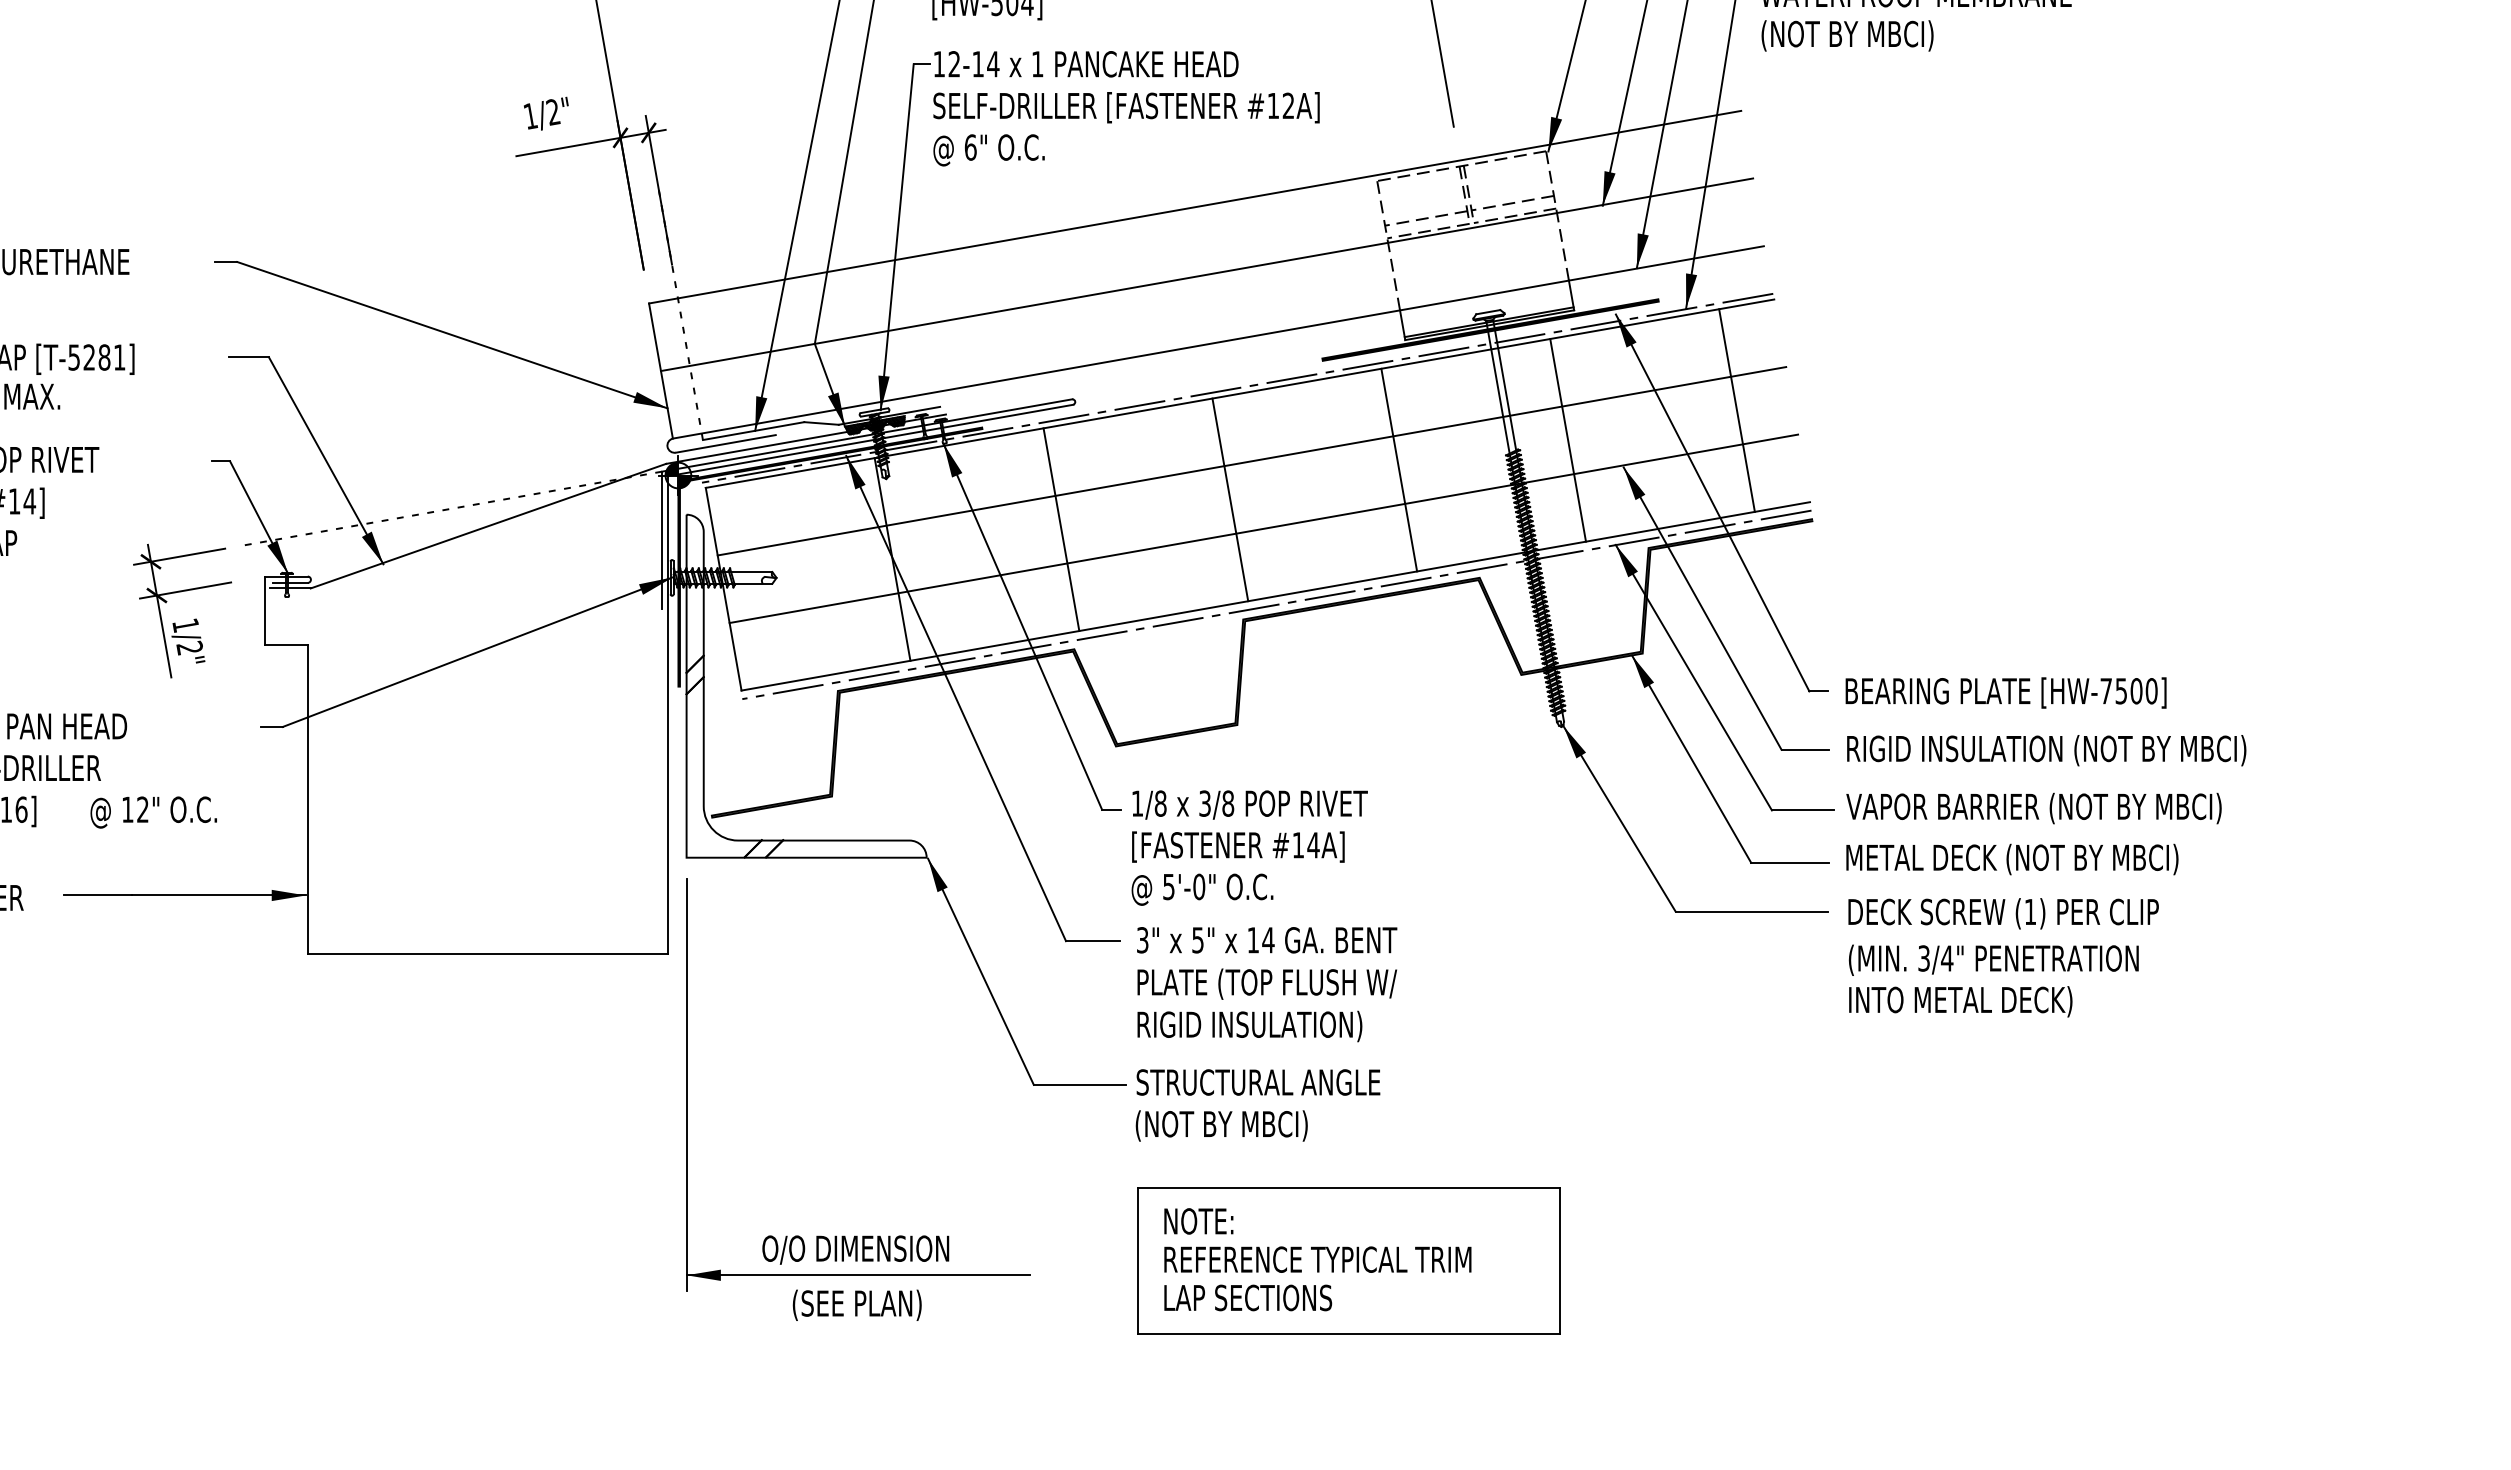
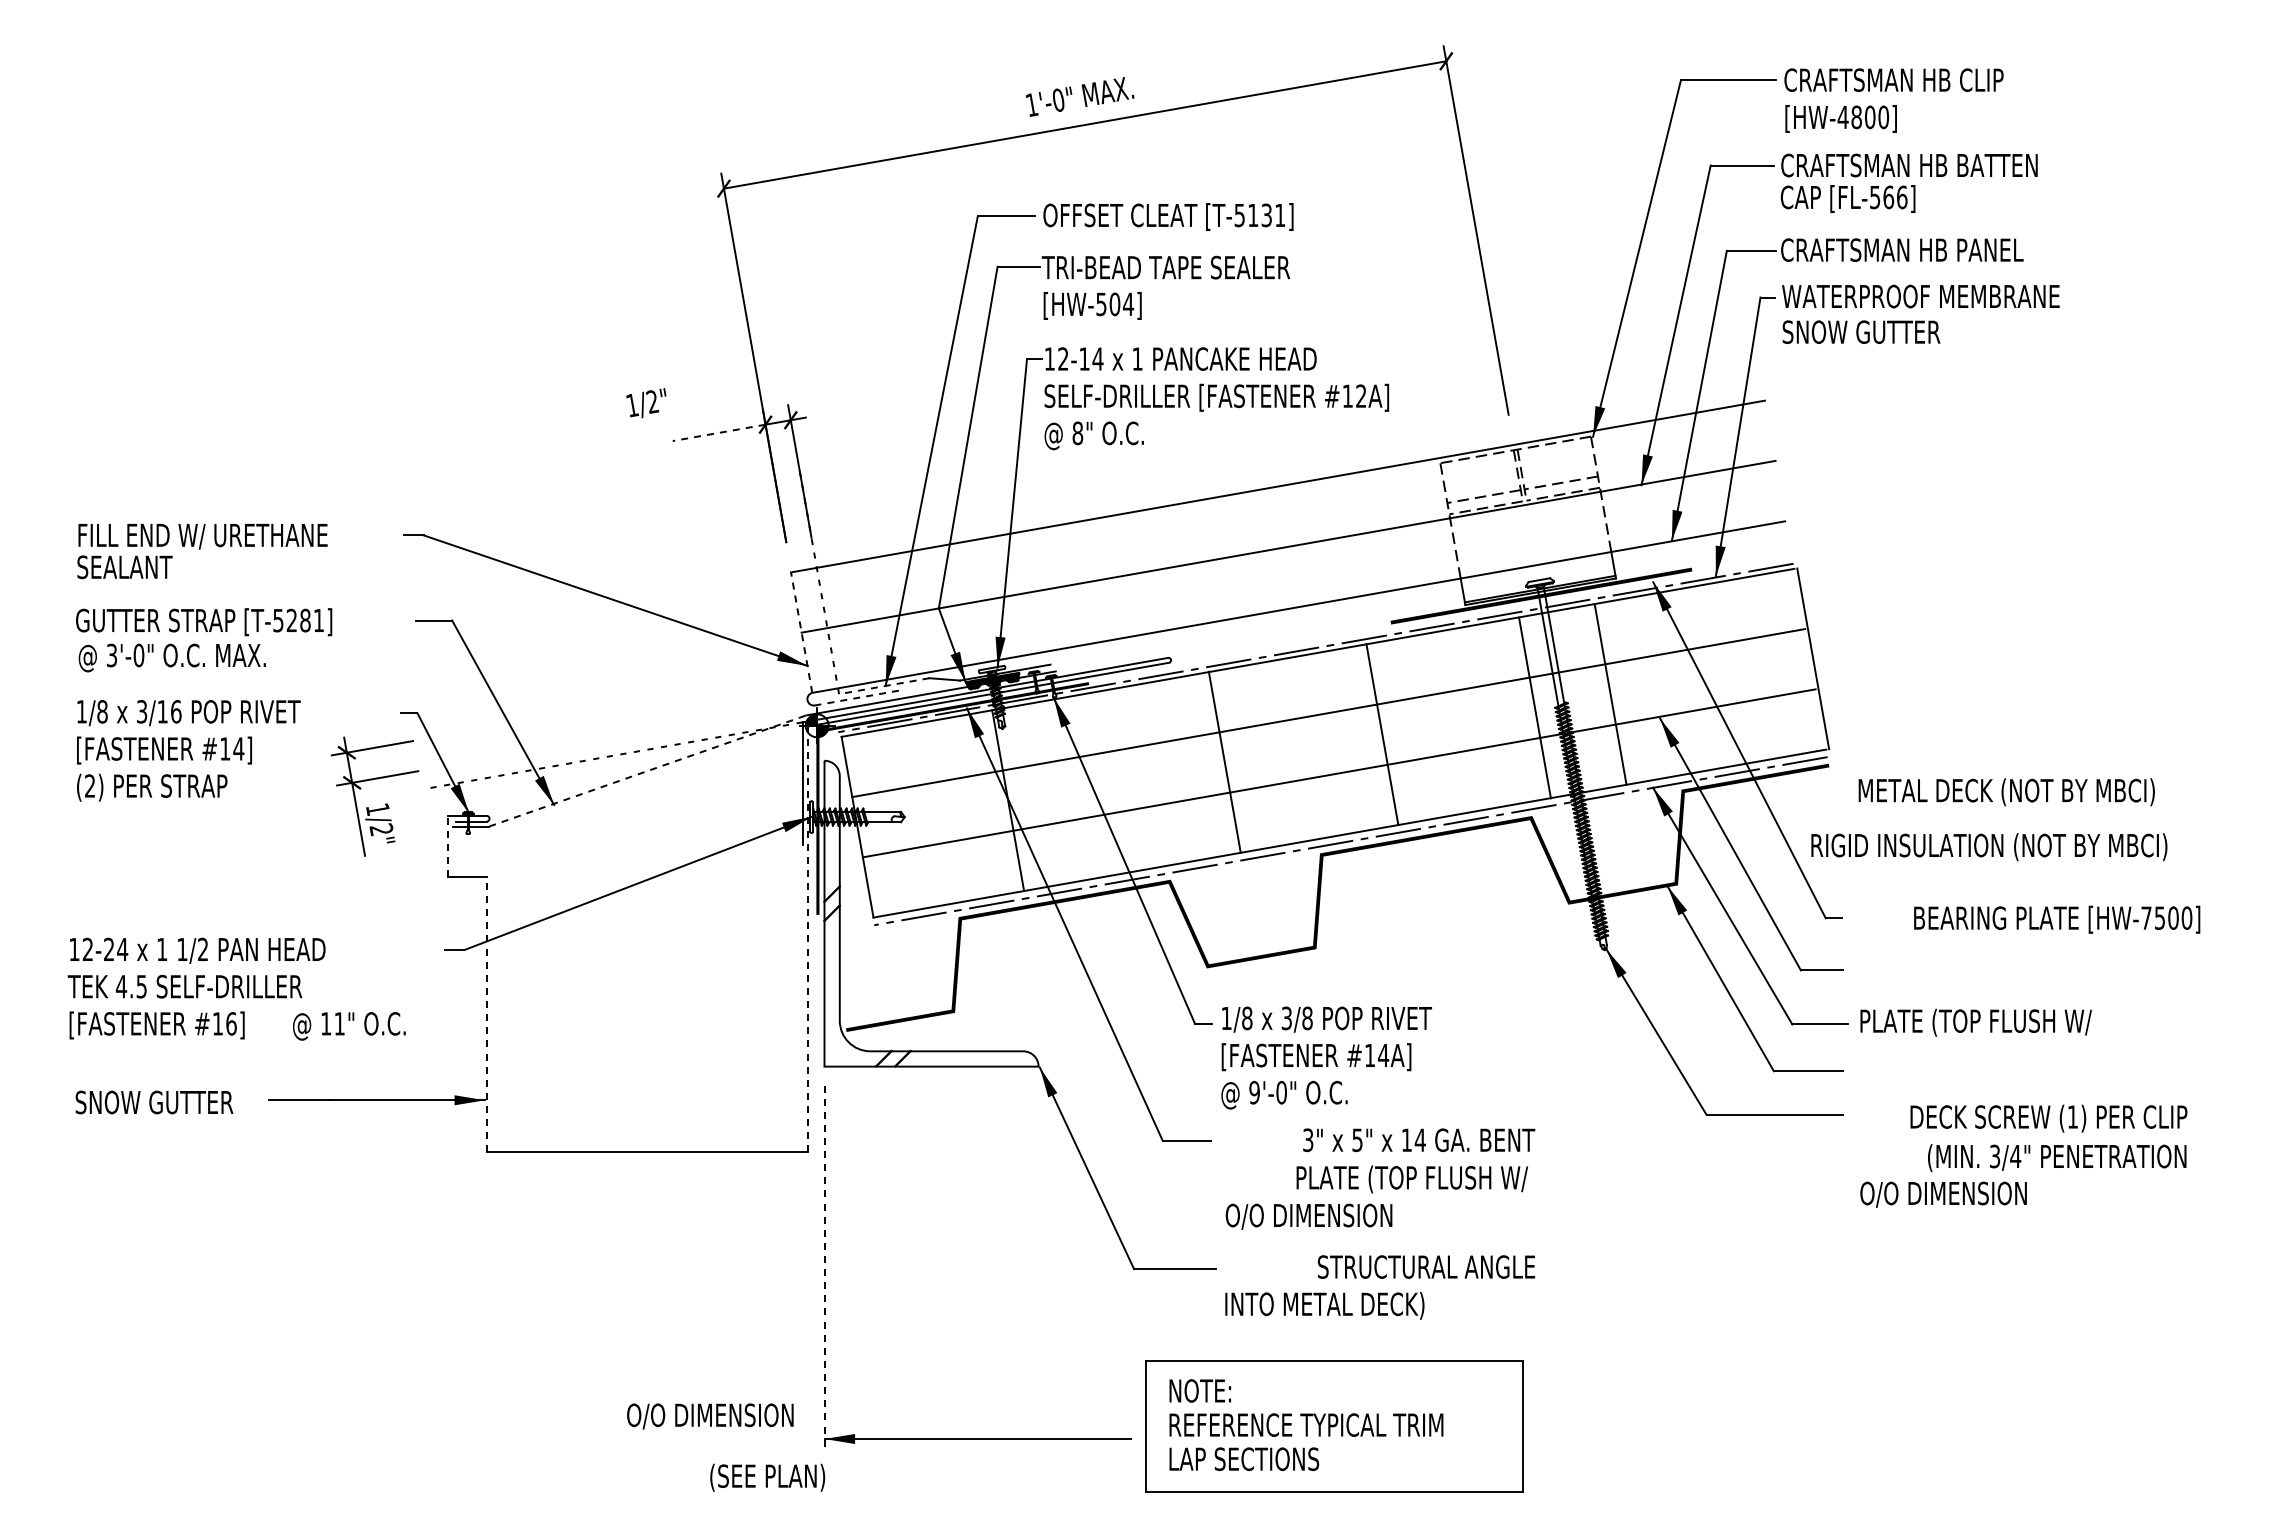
text: (1849, 35) -> (1861, 333), (NOT BY MBCI) -> SNOW GUTTER
text: (546, 114) -> (646, 403), moved
line: (567, 146) -> (718, 432), solid -> dashed
text: (970, 146) -> (1077, 432), 6" -> 8"
line: (660, 370) -> (801, 632), solid -> dashed
line: (1737, 410) -> (1813, 658), moved
line: (753, 431) -> (884, 686), solid -> dashed
line: (725, 443) -> (859, 697), solid -> dashed
line: (1398, 469) -> (1534, 707), moved
line: (1230, 499) -> (1382, 734), moved
line: (488, 525) -> (647, 770), solid -> dashed
line: (1061, 528) -> (1224, 761), moved
line: (264, 610) -> (448, 846), solid -> dashed
part: (175, 623) -> (368, 807), moved
text: (2006, 692) -> (2057, 919), moved
line: (667, 715) -> (807, 939), solid -> dashed
text: (2046, 751) -> (1989, 847), moved
line: (307, 799) -> (486, 1014), solid -> dashed
text: (2033, 808) -> (2025, 1022), VAPOR BARRIER (NOT BY MBCI) -> PLATE (TOP FLUSH W/
text: (142, 809) -> (339, 1023), 12" -> 11"
text: (2012, 859) -> (2006, 792), moved
text: (1168, 886) -> (1254, 1092), 5'-0" -> 9'-0"
text: (2003, 913) -> (2048, 1118), moved
text: (1267, 940) -> (1419, 1140), moved
text: (1994, 960) -> (2057, 1158), moved
text: (1267, 984) -> (1412, 1179), moved
text: (1960, 1002) -> (1960, 1195), INTO METAL DECK) -> O/O DIMENSION
text: (1249, 1026) -> (1326, 1217), RIGID INSULATION) -> O/O DIMENSION
text: (1257, 1081) -> (1425, 1266), moved
line: (686, 1085) -> (824, 1269), solid -> dashed
text: (1247, 1125) -> (1324, 1305), (NOT BY MBCI) -> INTO METAL DECK)
text: (855, 1250) -> (710, 1416), moved
part: (1349, 1261) -> (1334, 1426), moved
text: (857, 1305) -> (767, 1477), moved

